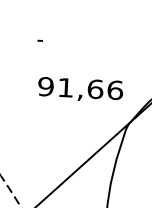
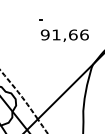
text: (79, 89) -> (64, 35), moved

